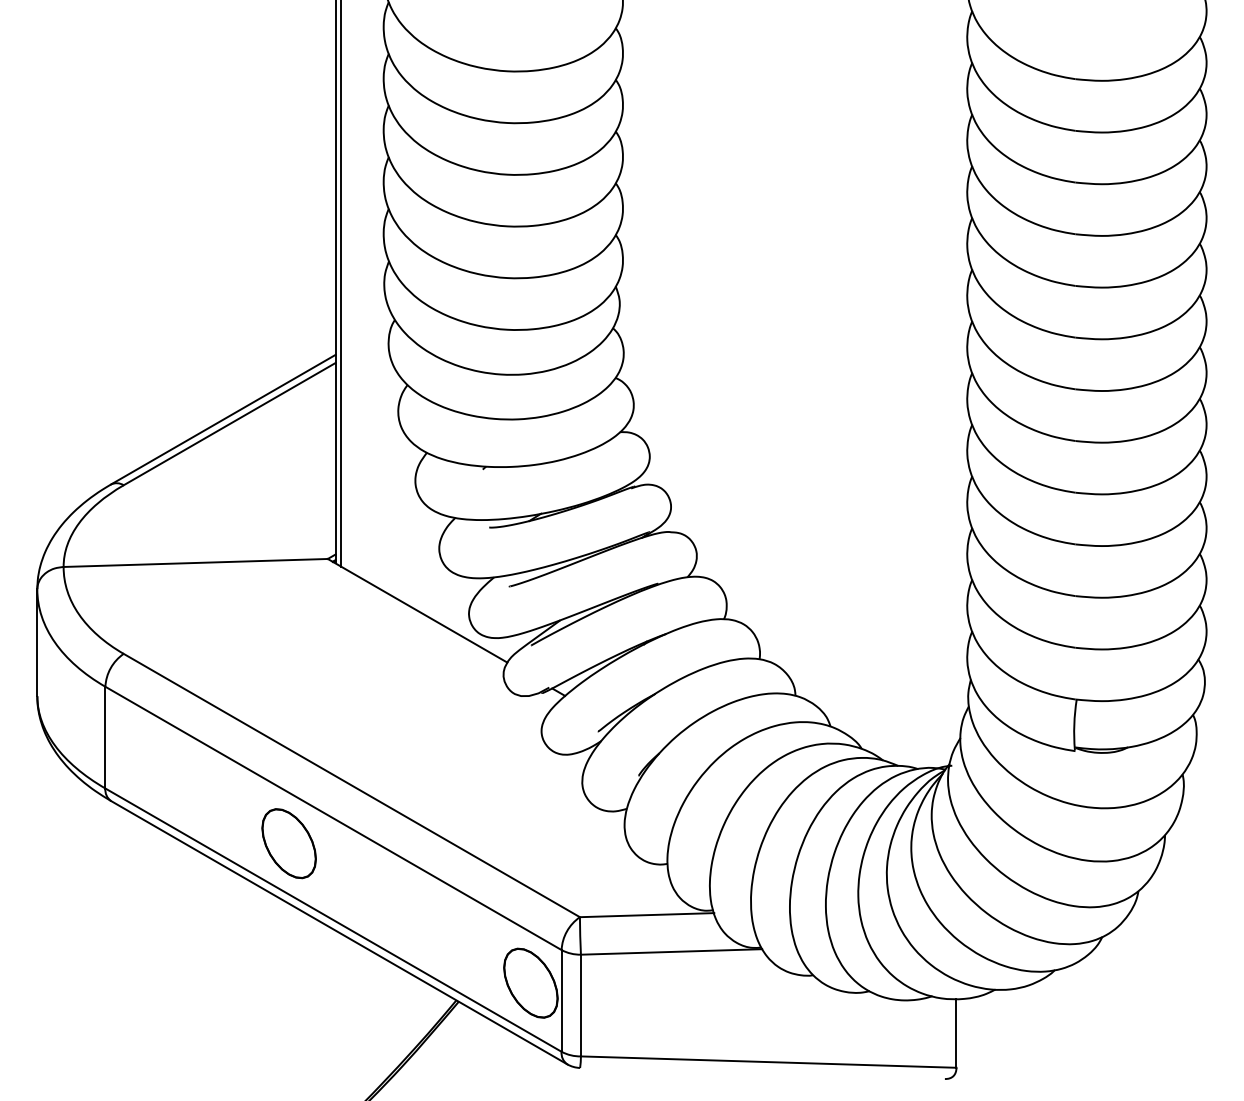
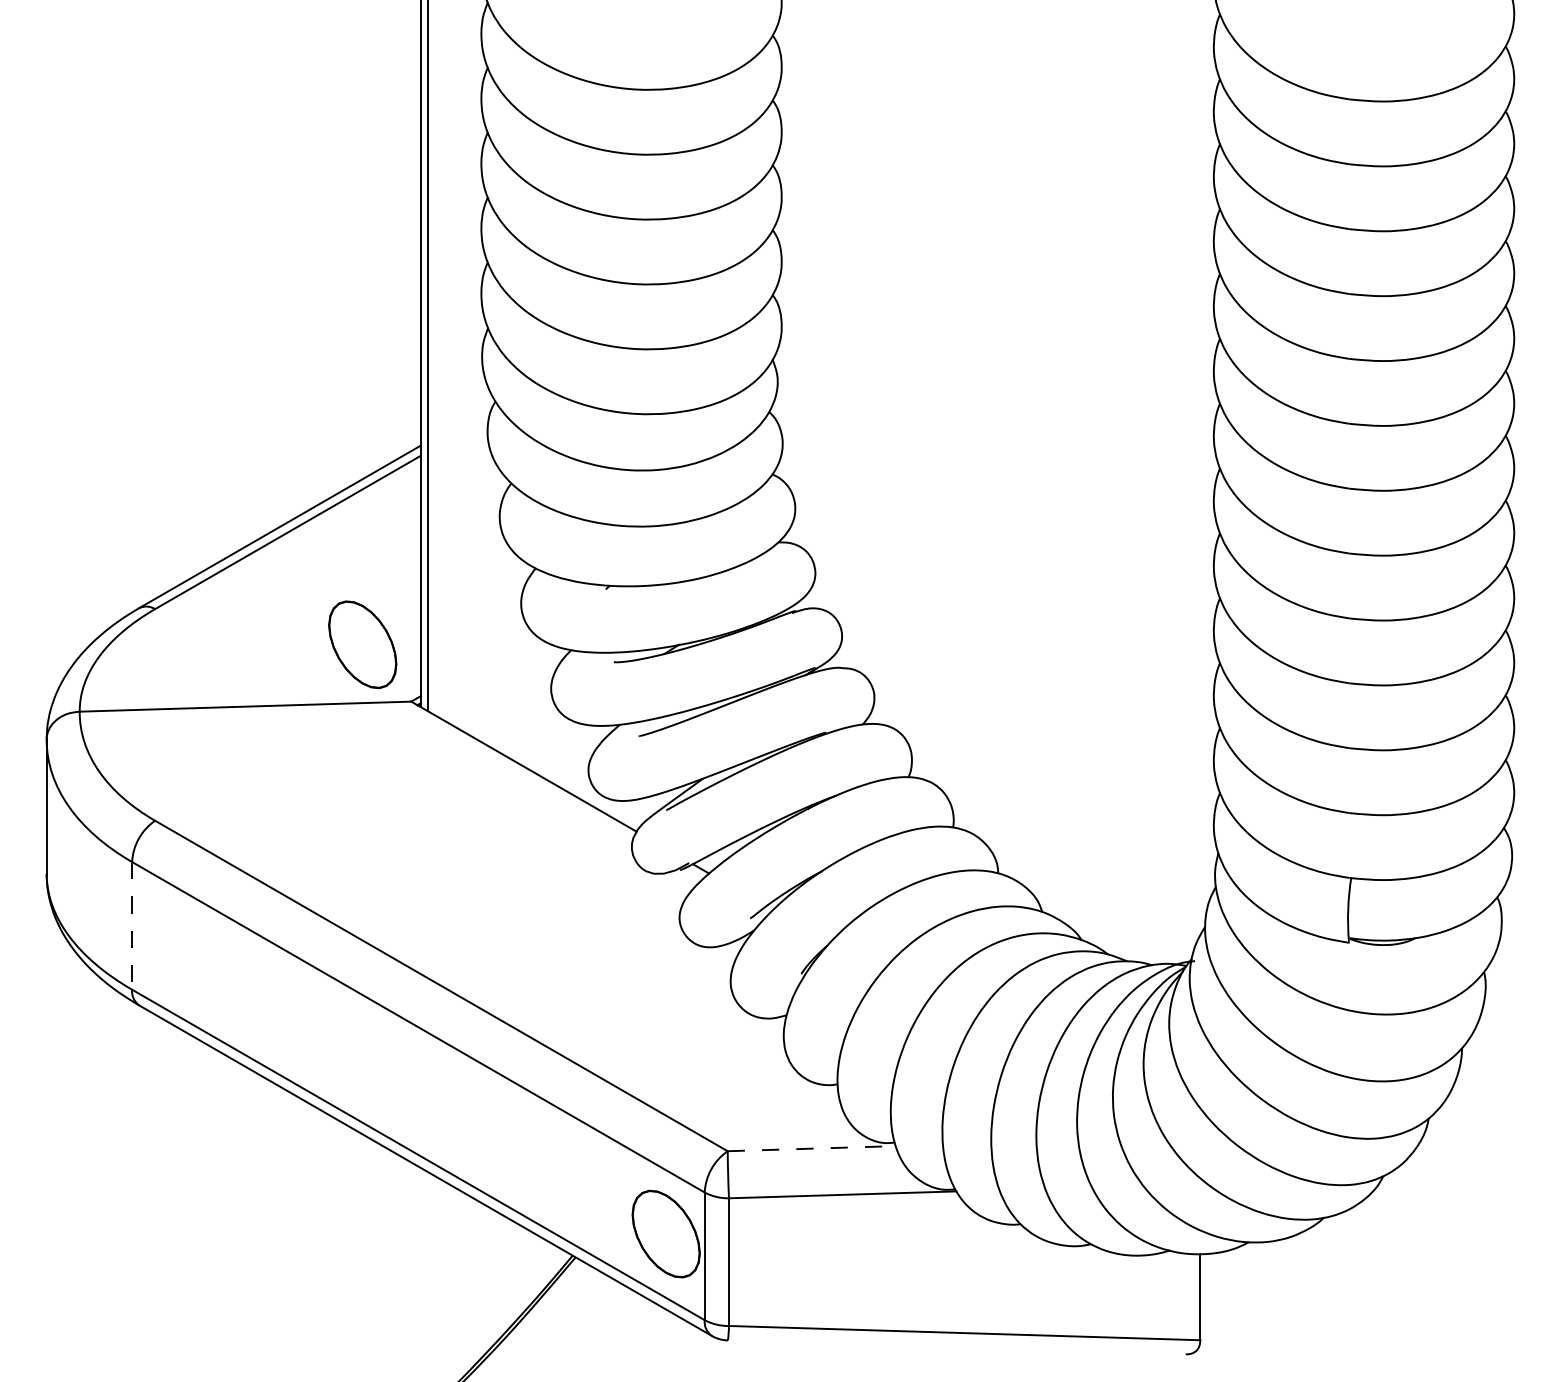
line: (105, 737) -> (132, 925), solid -> dashed
part: (288, 843) -> (361, 644), moved
line: (647, 915) -> (812, 1149), solid -> dashed

